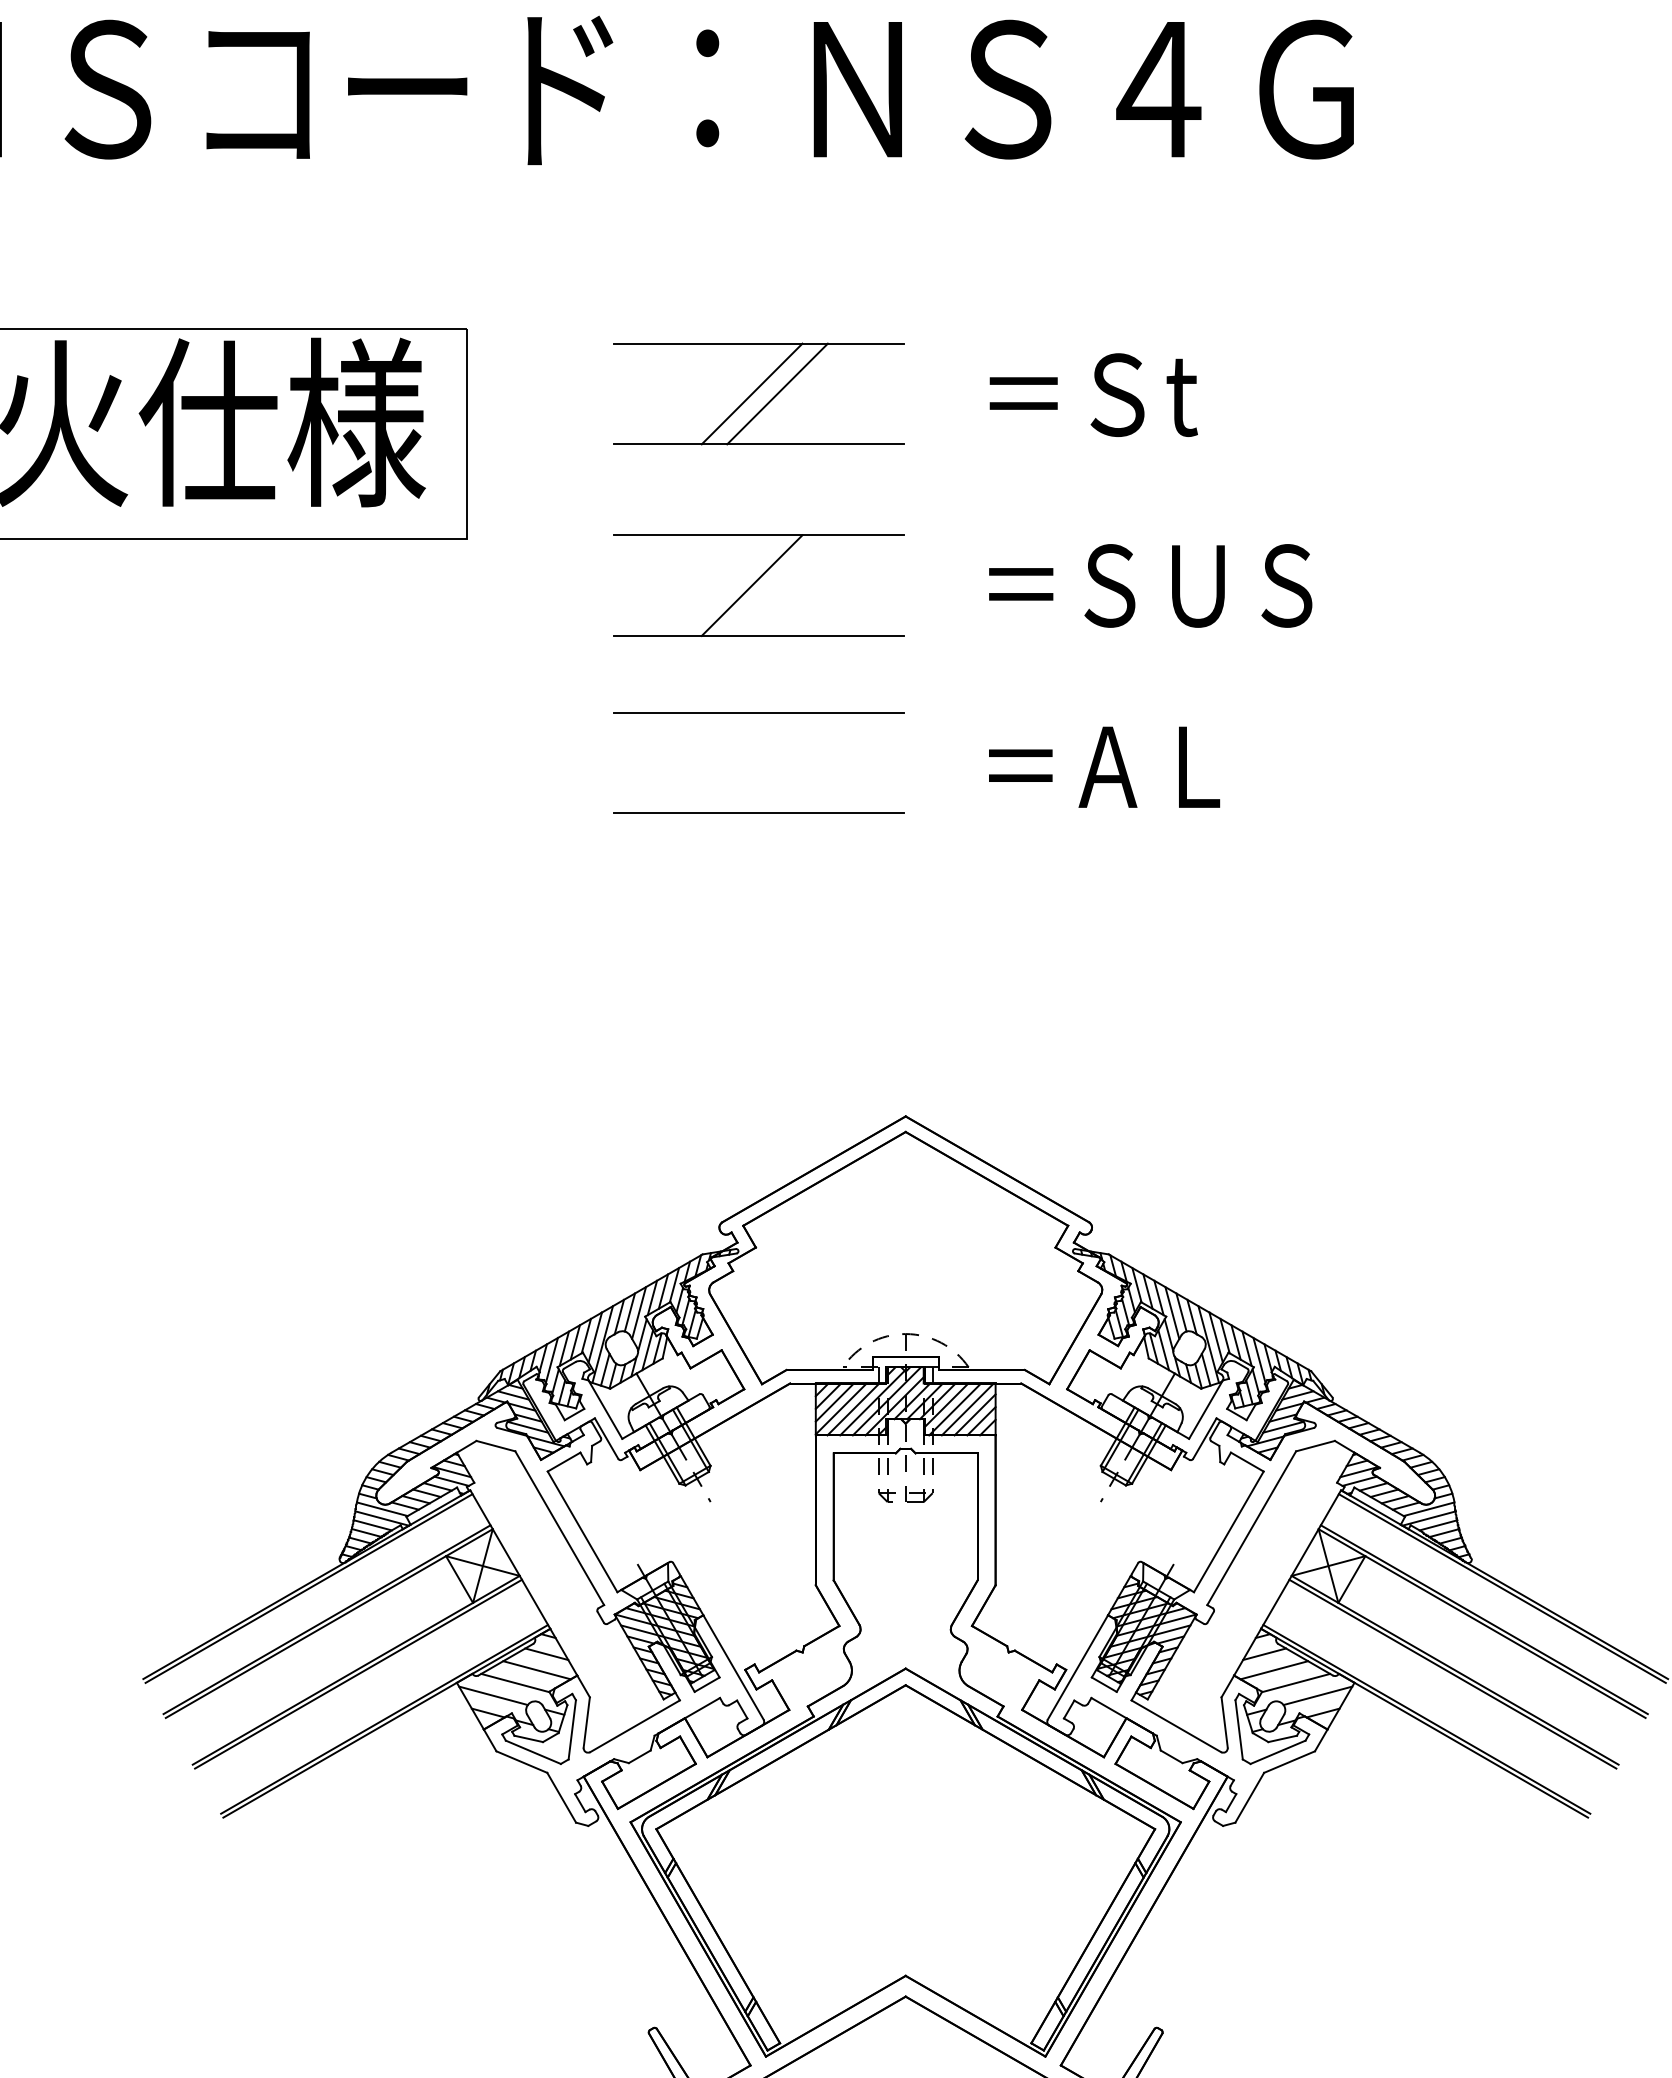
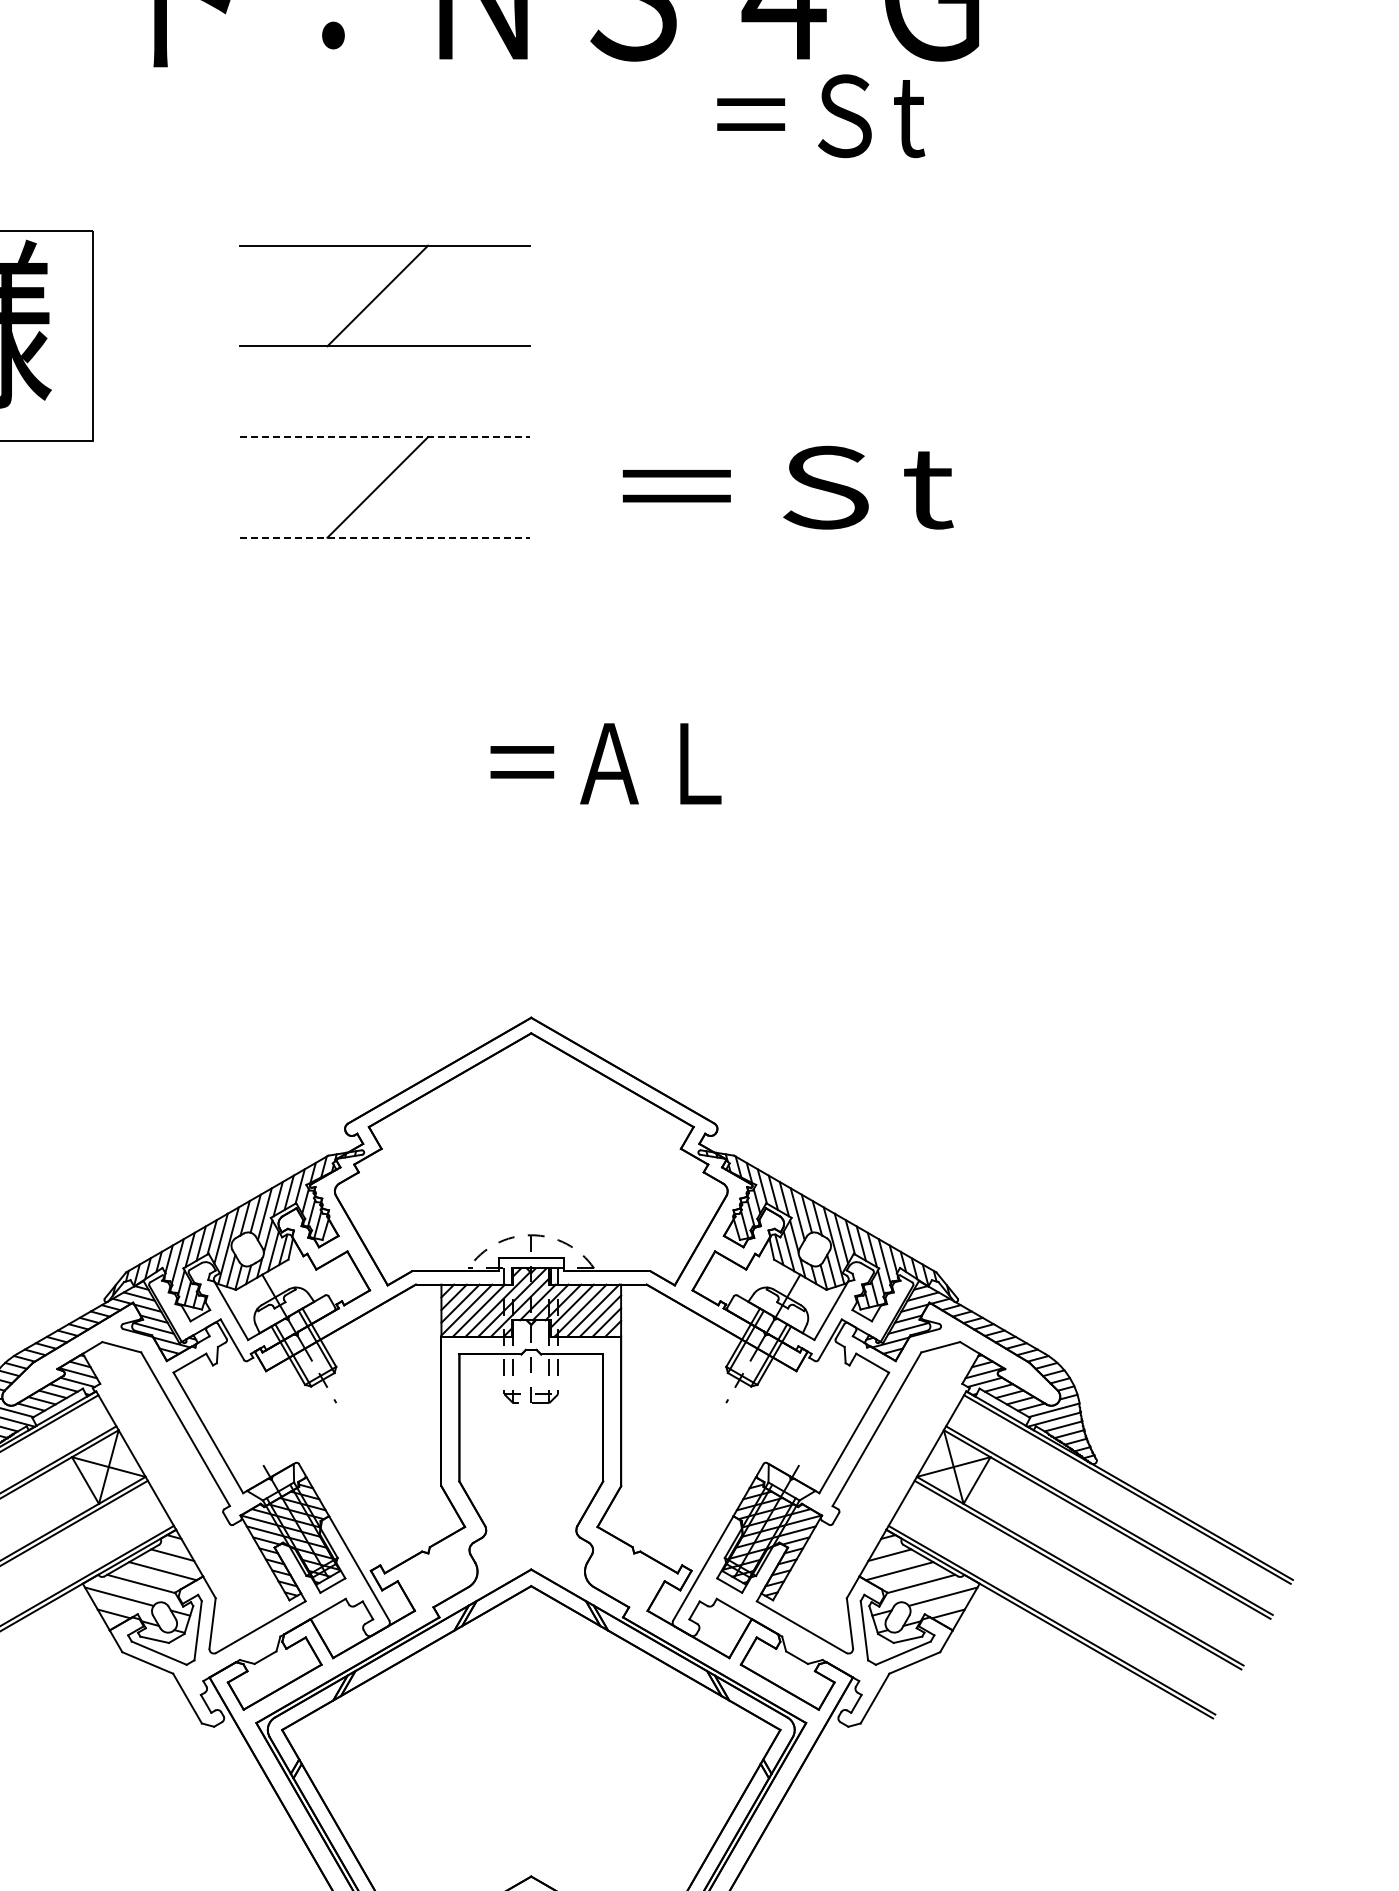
line: (777, 393) -> (403, 295), removed
text: (1093, 394) -> (820, 115), moved
line: (759, 535) -> (385, 437), solid -> dashed
text: (1158, 585) -> (783, 487), ＝ＳＵＳ -> ＝Ｓt
line: (759, 635) -> (385, 537), solid -> dashed
line: (759, 712) -> (385, 614), removed
text: (1104, 766) -> (606, 763), moved
line: (759, 813) -> (385, 715), removed

